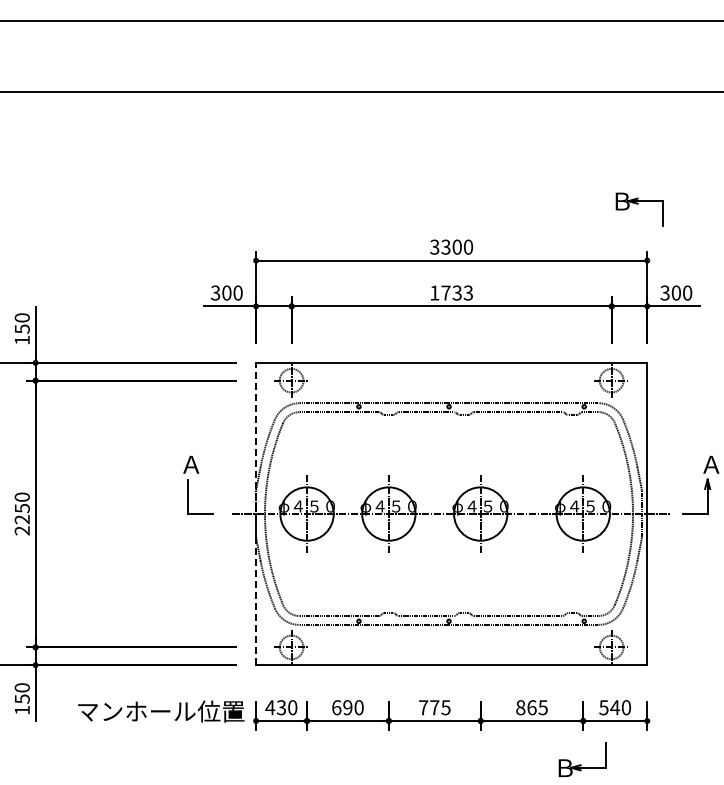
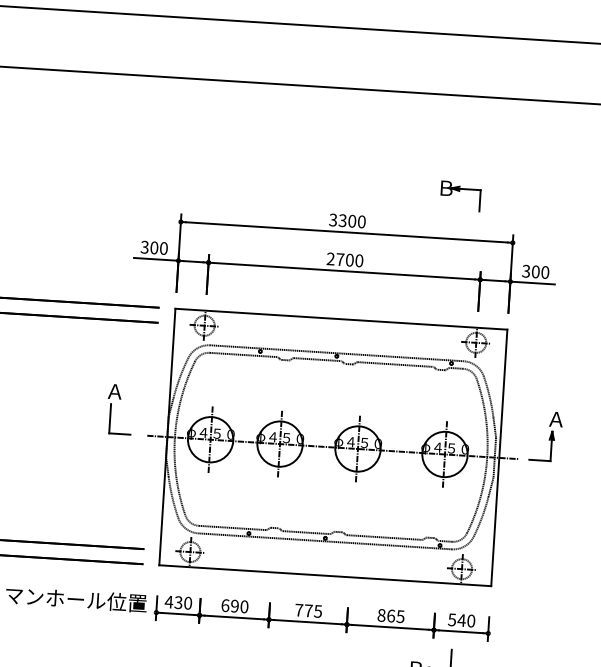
part: (639, 209) -> (460, 196), moved
text: (451, 292) -> (345, 259), 1733 -> 2700
line: (256, 513) -> (167, 436), dashed -> solid

